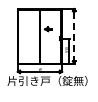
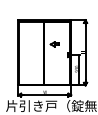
line: (74, 36) -> (85, 52), dashed -> solid

